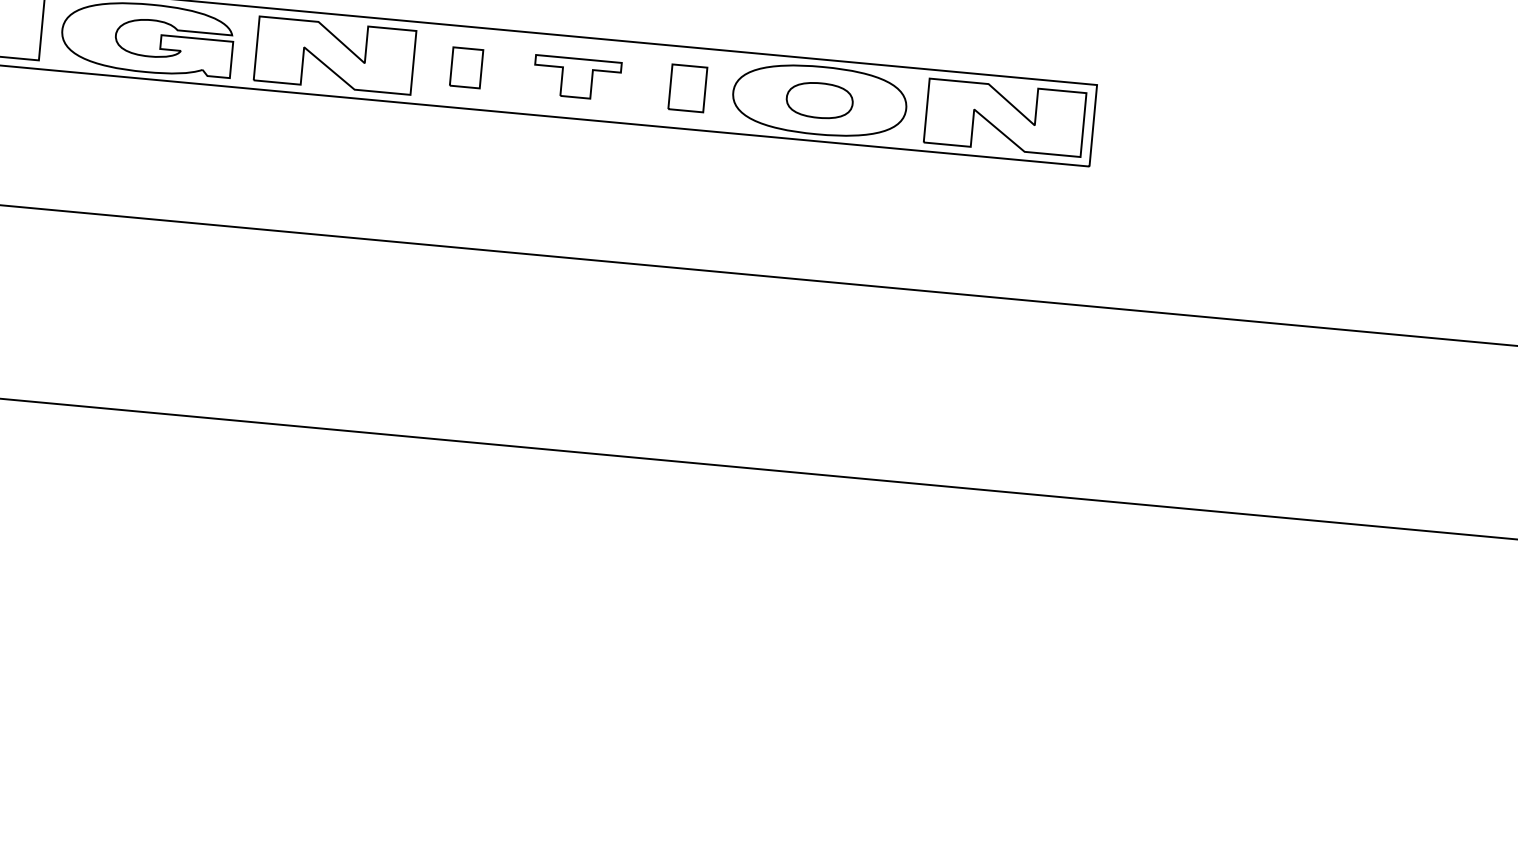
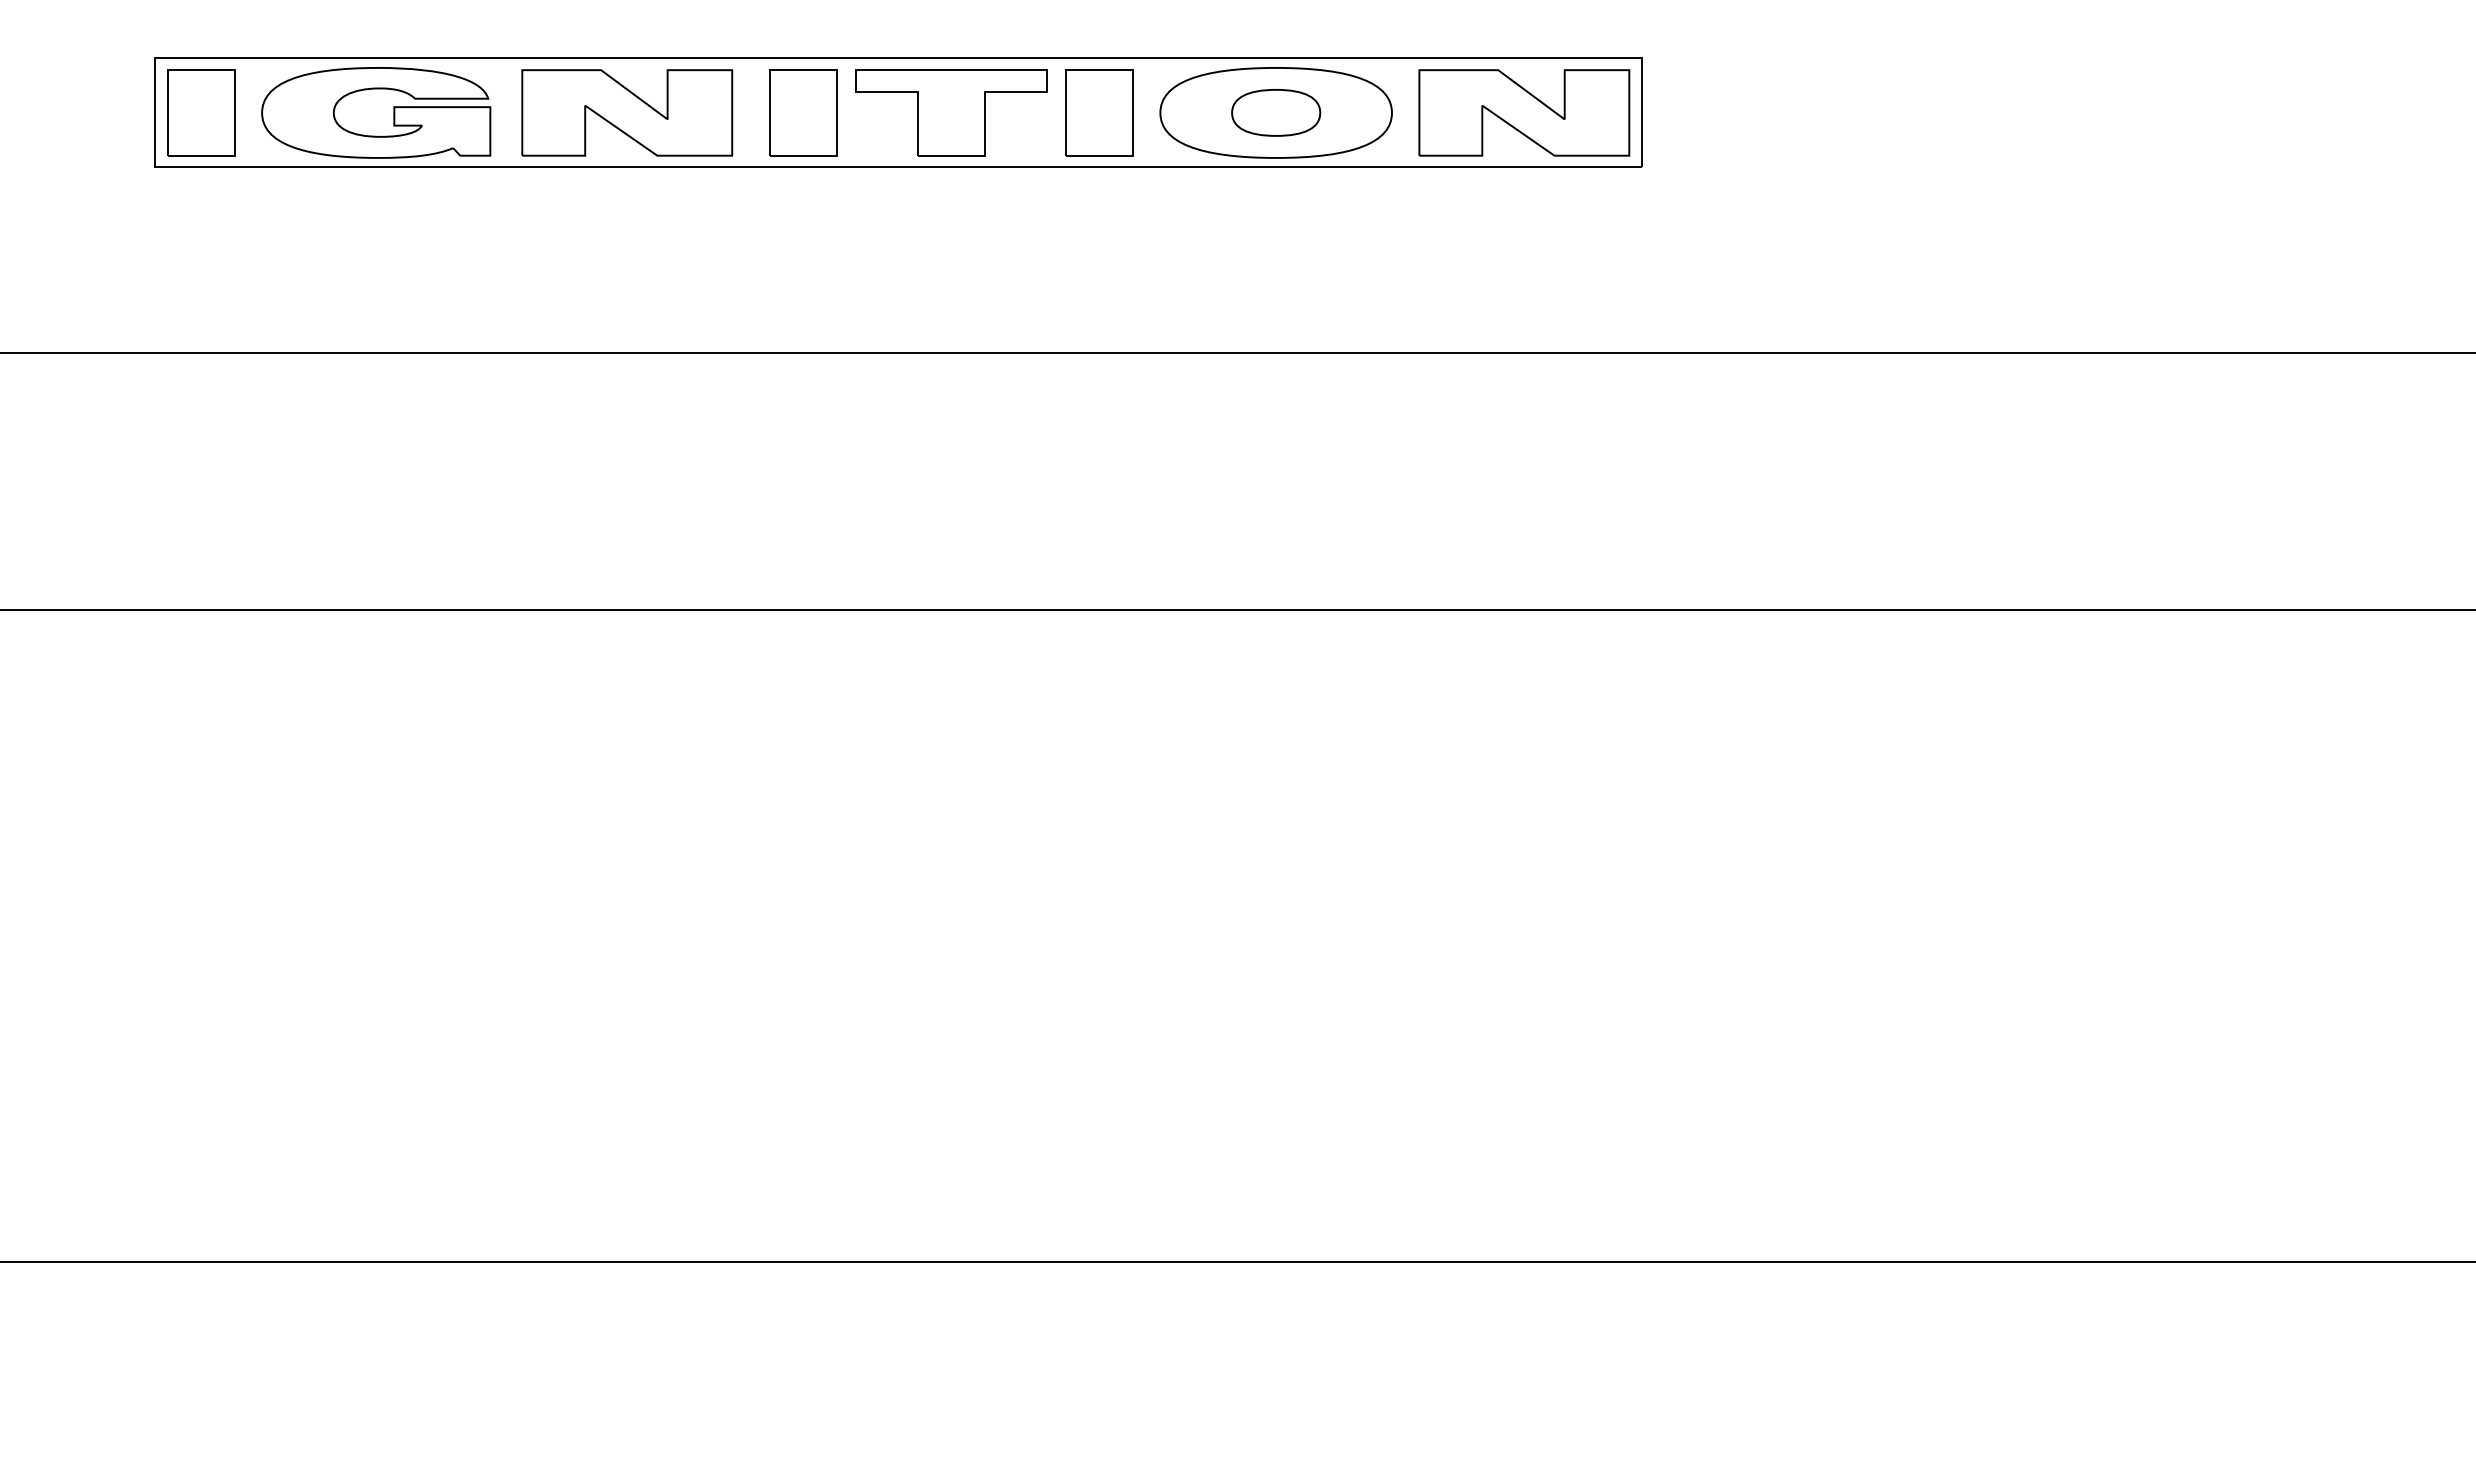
part: (466, 67) -> (803, 112), size x1.67
part: (577, 77) -> (951, 112), size x1.67
part: (687, 88) -> (1099, 112), size x1.43

